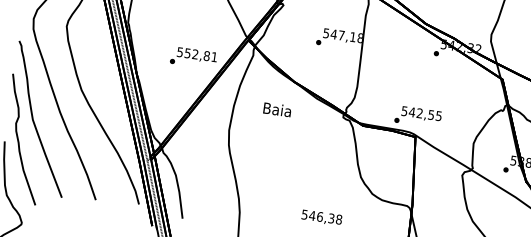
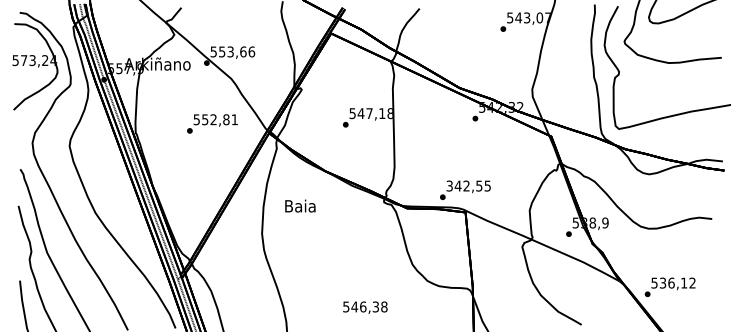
text: (193, 57) -> (212, 123), moved
text: (277, 109) -> (300, 205), moved
text: (404, 110) -> (449, 185), 542,55 -> 342,55
text: (322, 217) -> (365, 307), moved

